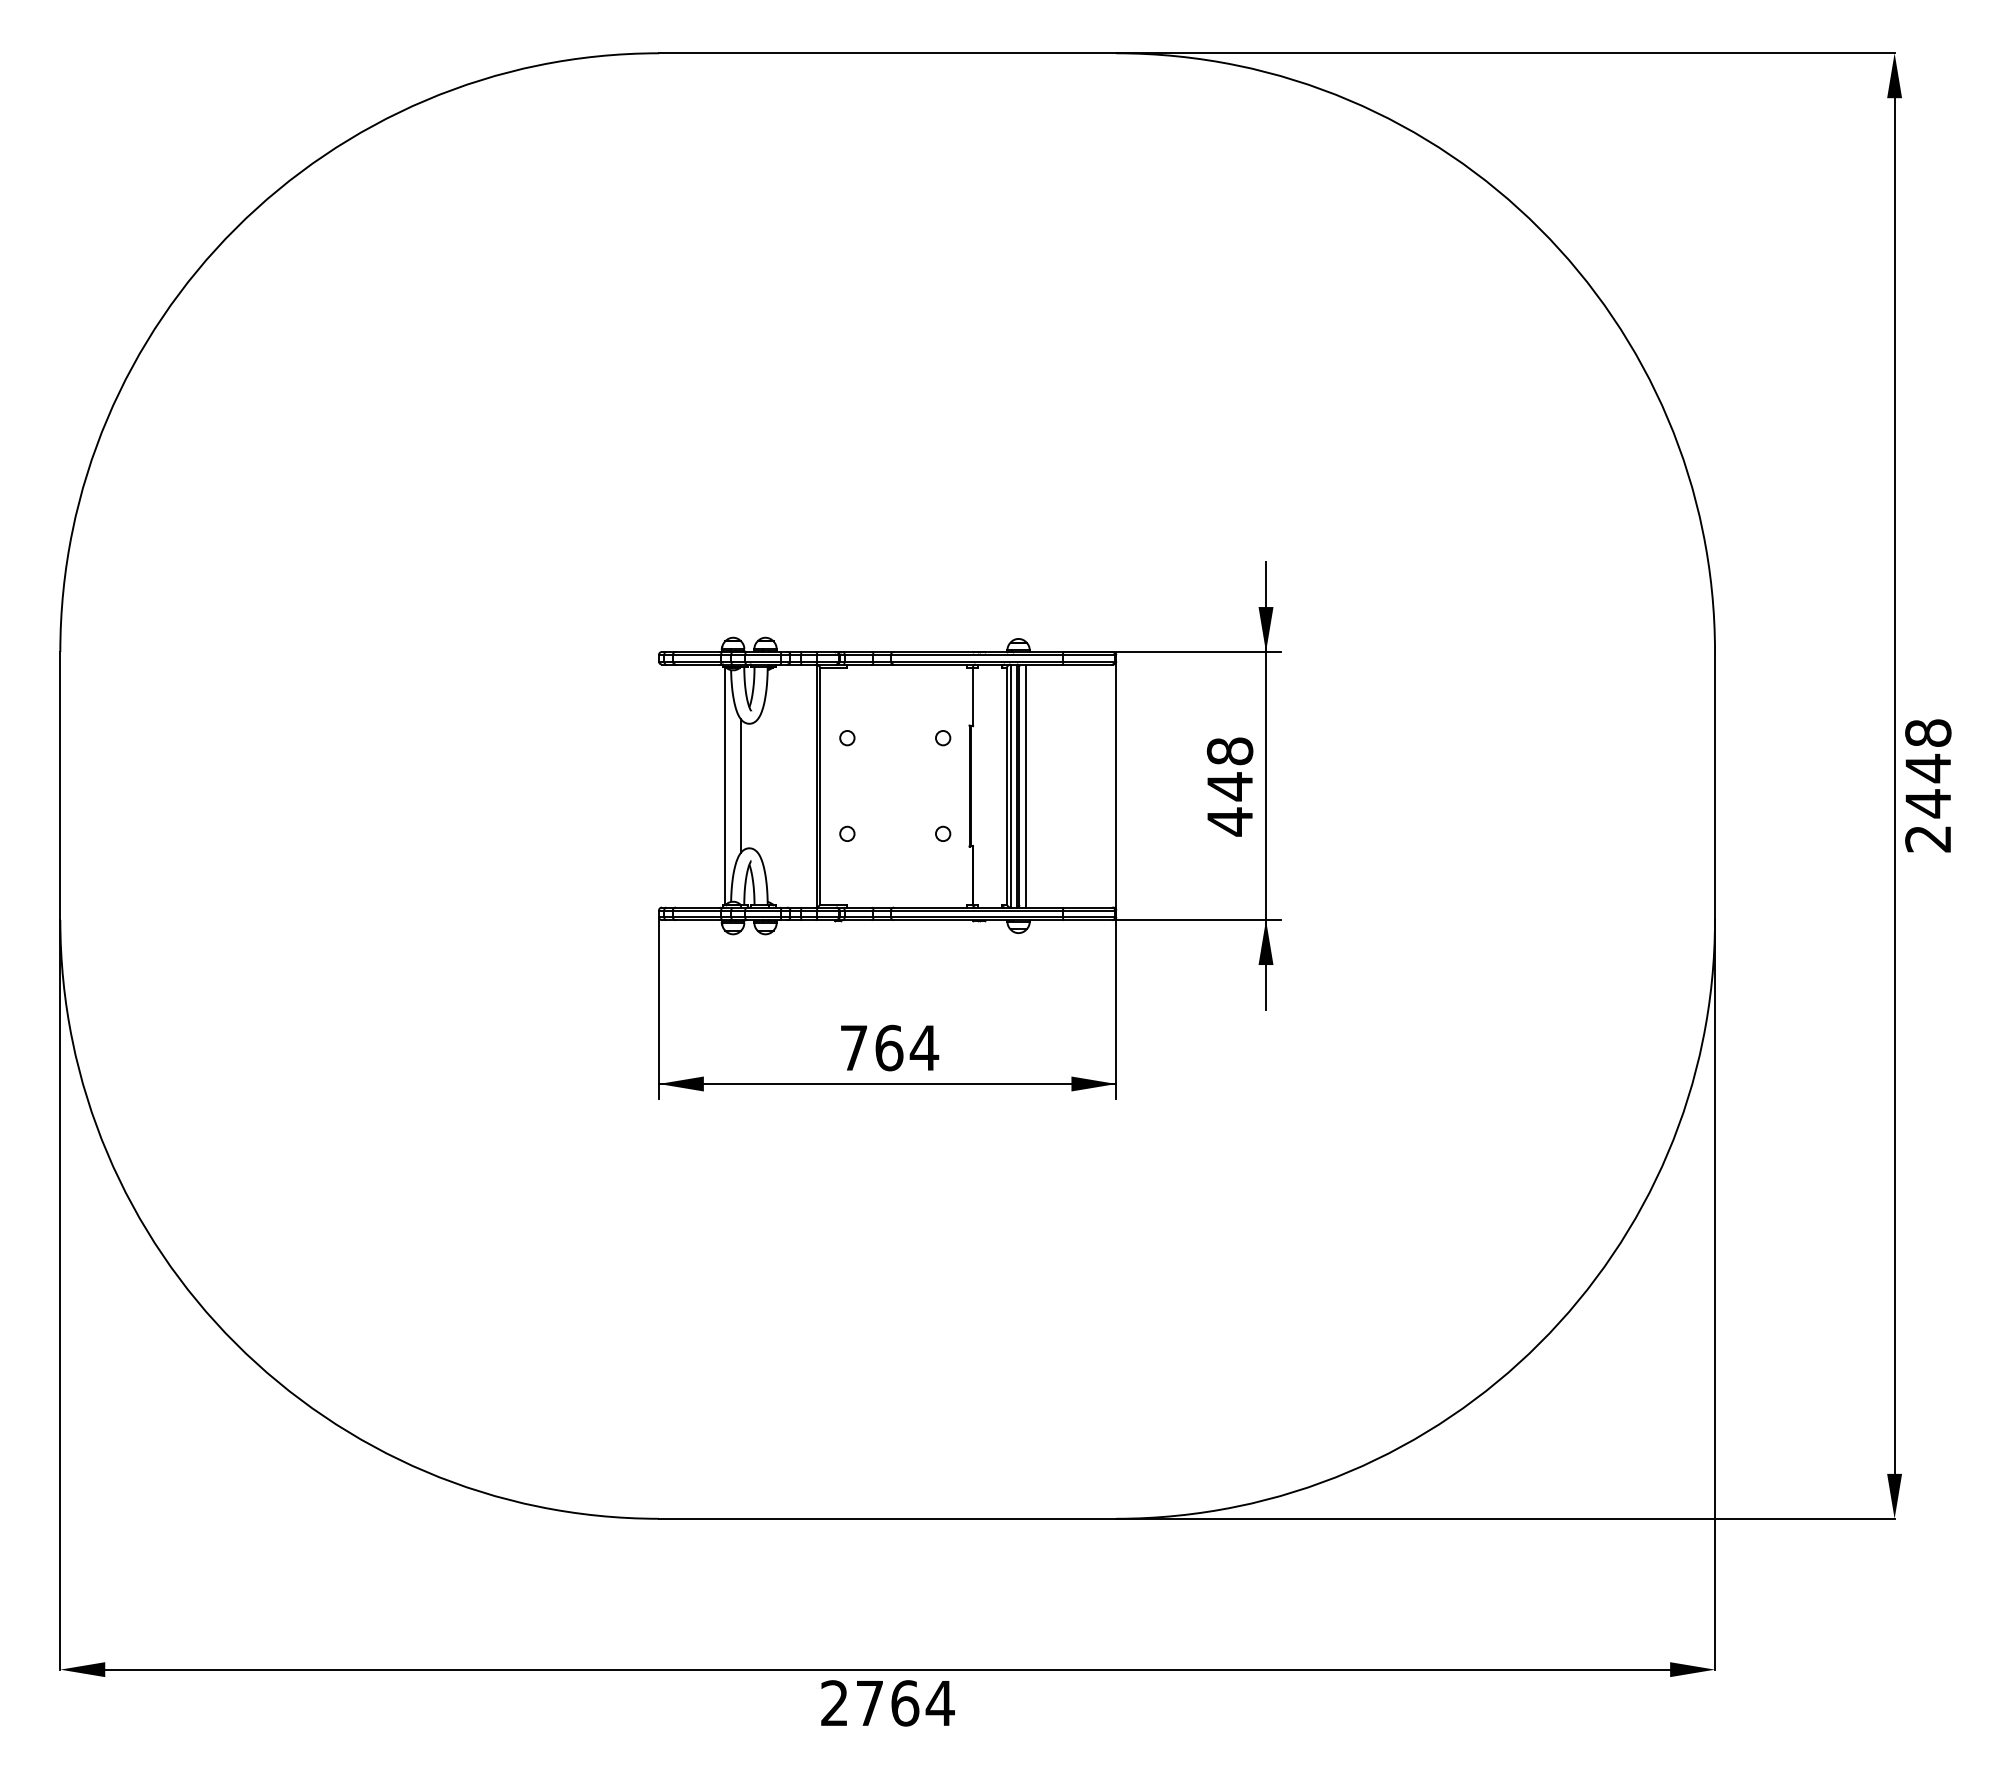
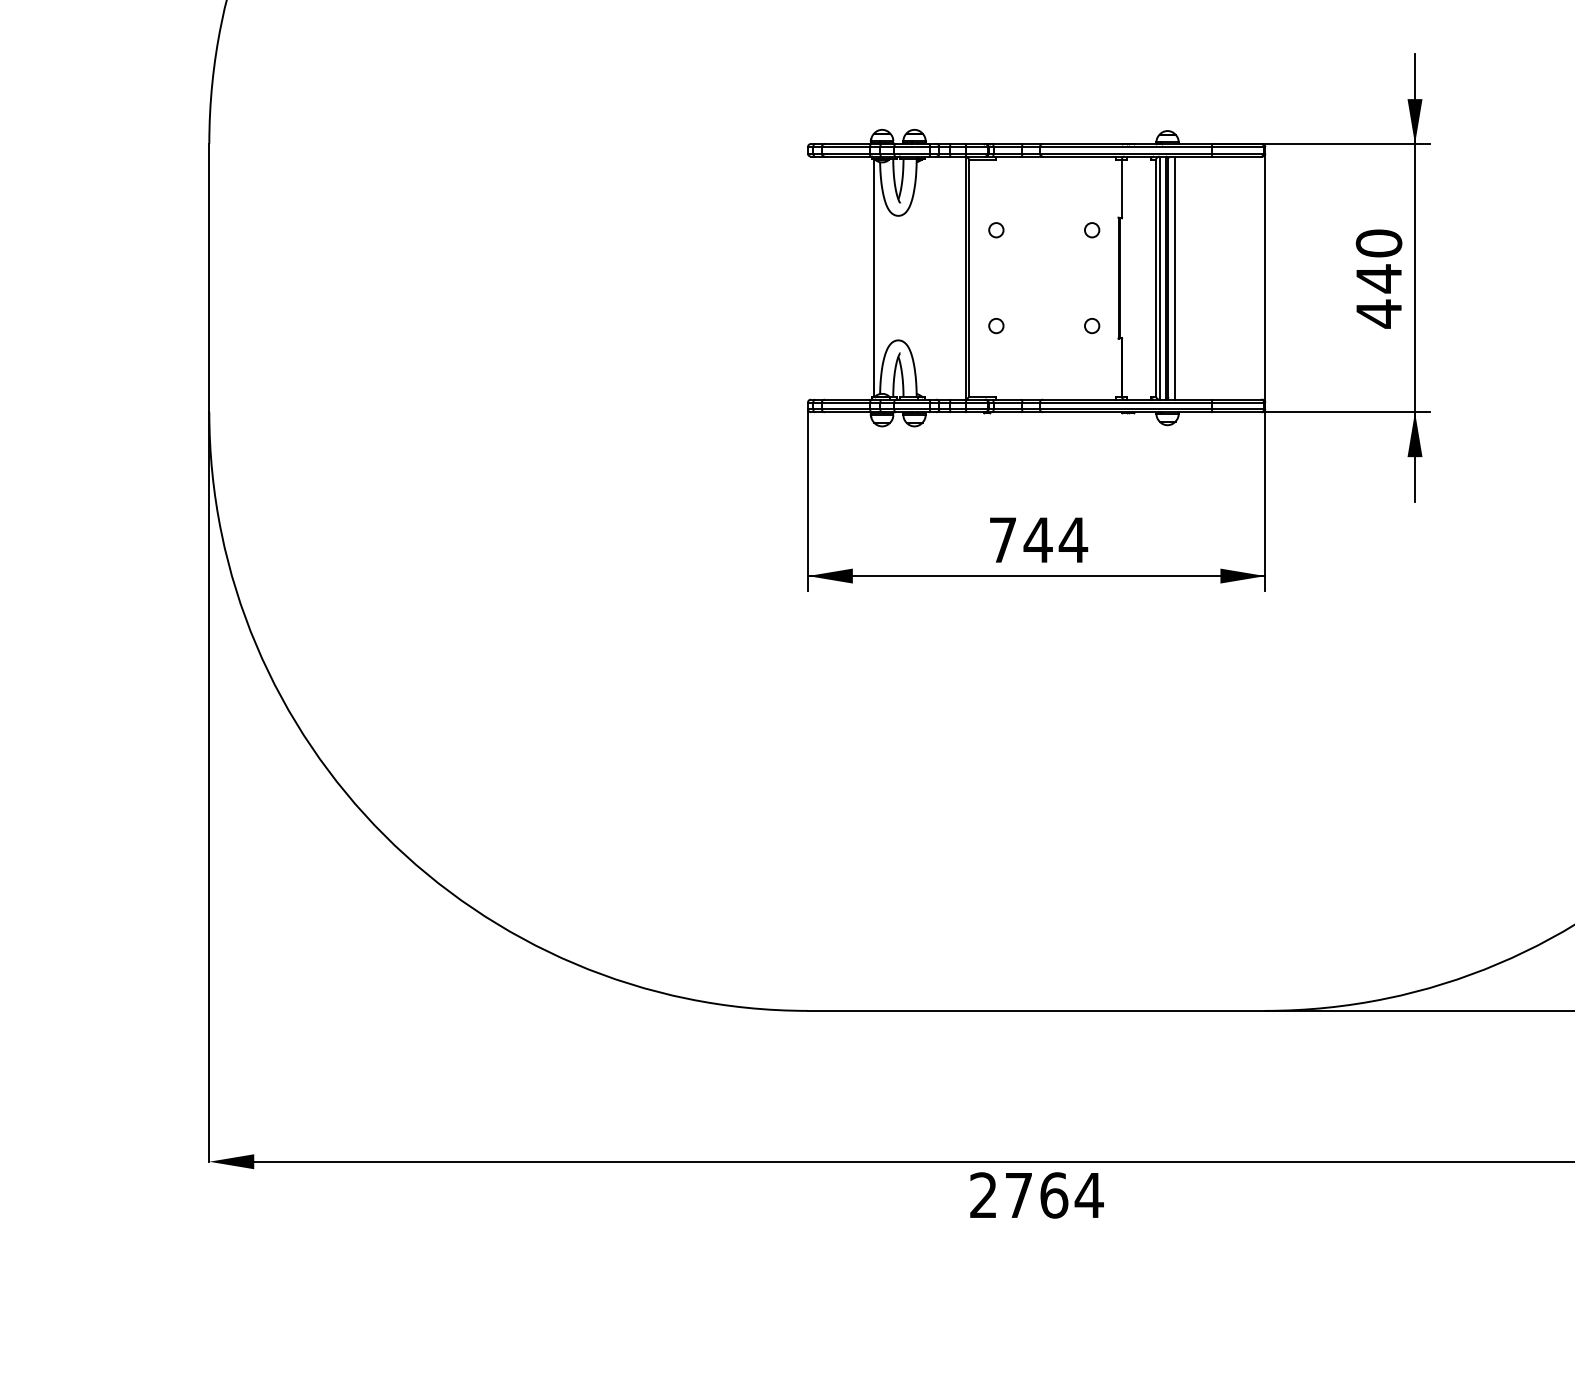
text: (1230, 751) -> (1379, 243), 448 -> 440
line: (740, 785) -> (889, 277), removed
text: (888, 1047) -> (1037, 539), 764 -> 744

